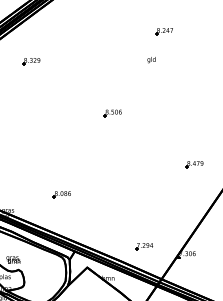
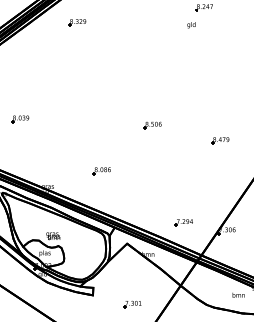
text: (151, 60) -> (191, 25), moved
part: (31, 61) -> (77, 22), moved
part: (112, 113) -> (152, 125), moved
part: (194, 164) -> (220, 140), moved

